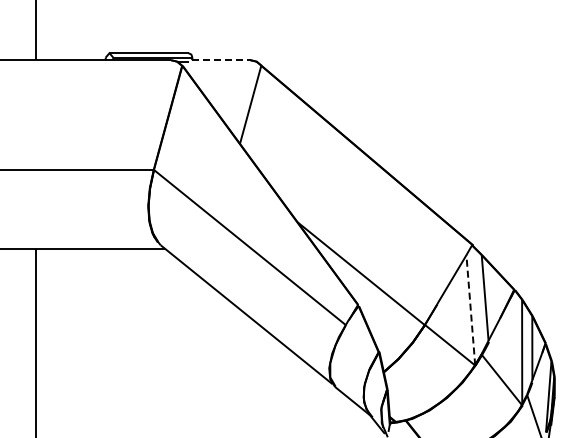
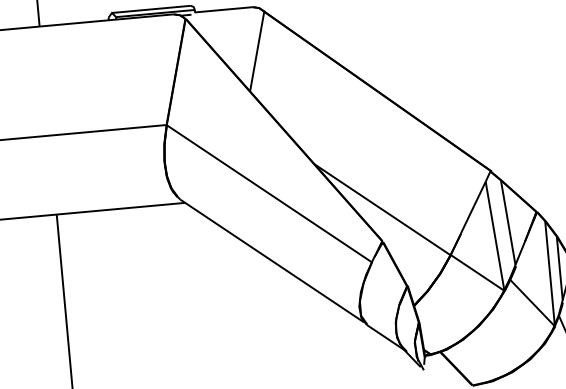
line: (221, 60) -> (224, 10), dashed -> solid
line: (470, 309) -> (494, 235), dashed -> solid

